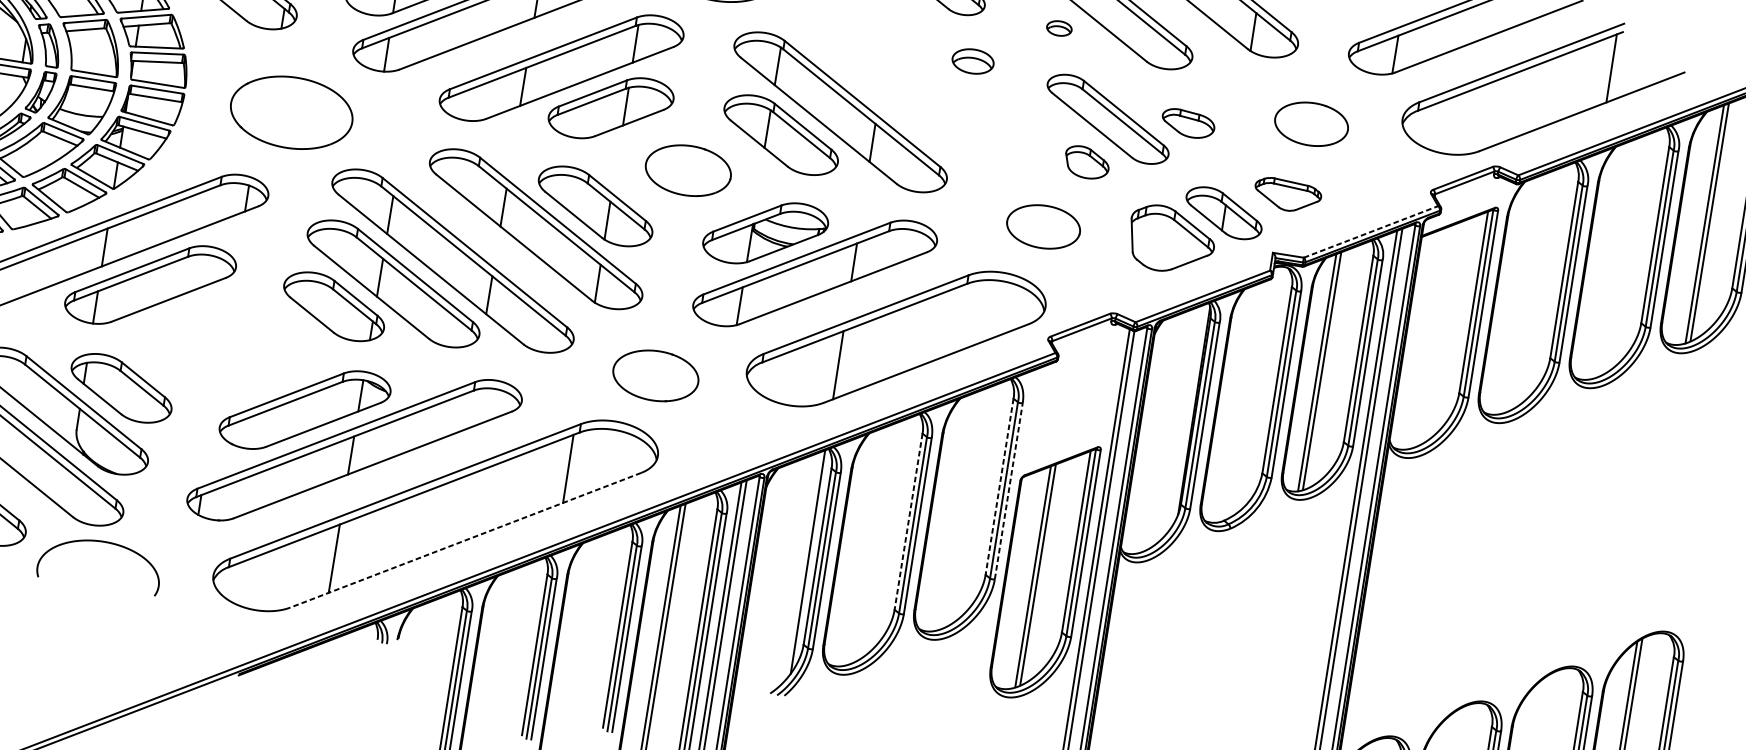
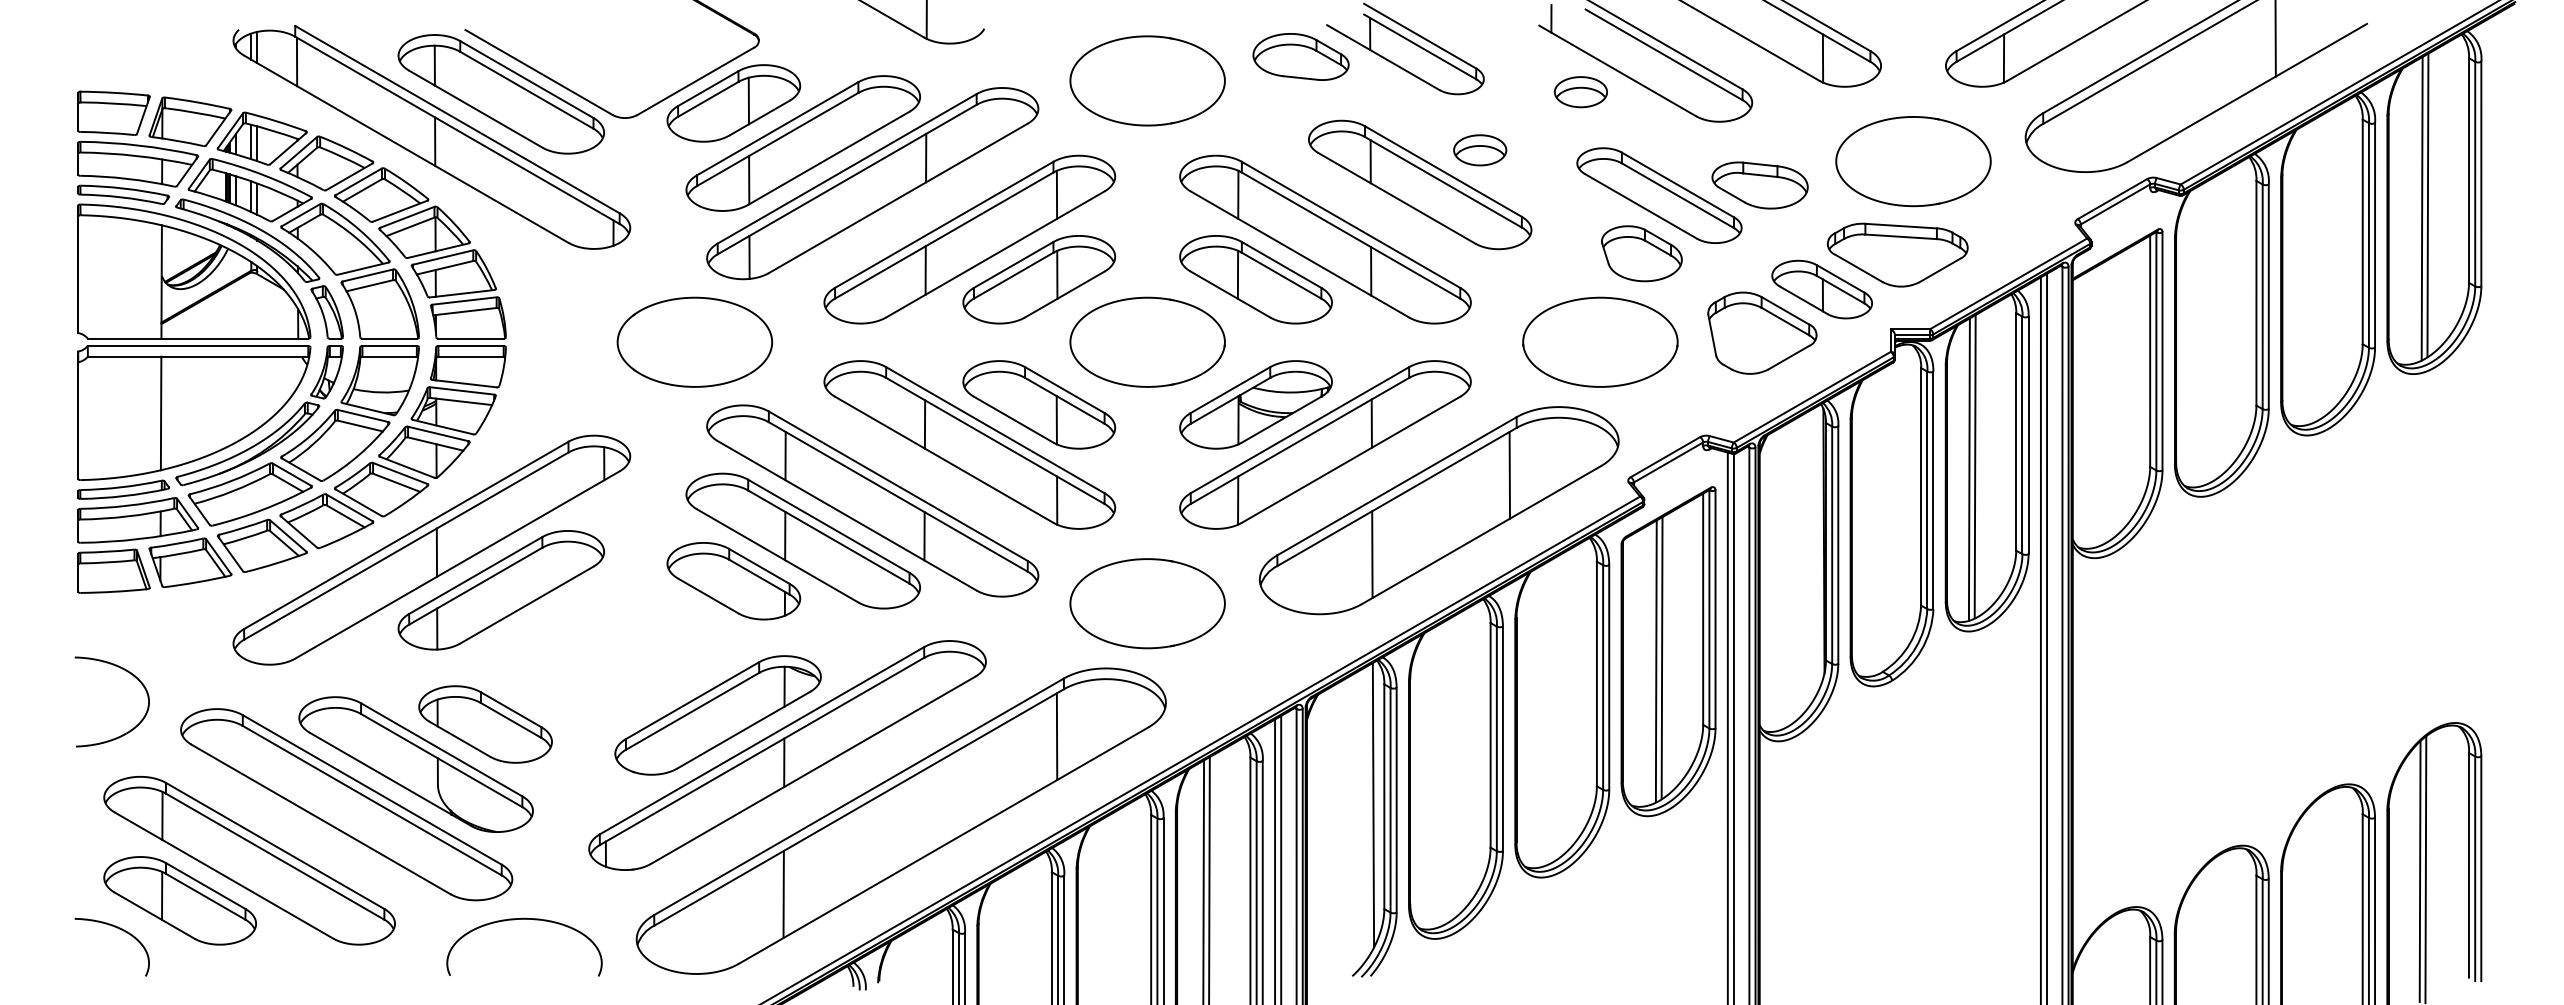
part: (1058, 28) -> (1580, 92), size x1.67
part: (922, 80) -> (1420, 184), added
part: (291, 112) -> (694, 341), moved
part: (1187, 123) -> (1759, 185), size x1.43
part: (1311, 124) -> (1913, 161), size x1.67
part: (1086, 162) -> (1641, 253), size x1.43
part: (688, 170) -> (1147, 341), size x1.43
part: (1287, 195) -> (1897, 254), size x1.67
part: (1043, 226) -> (1600, 341), size x1.67
line: (1370, 231) -> (2008, 283), dashed -> solid
line: (955, 319) -> (1509, 474), added
part: (655, 375) -> (1147, 603), size x1.43
line: (999, 487) -> (1596, 674), dashed -> solid
line: (1009, 491) -> (1609, 677), dashed -> solid
line: (908, 521) -> (1490, 735), dashed -> solid
line: (465, 540) -> (943, 845), dashed -> solid
curve: (103, 542) -> (524, 919), moved
part: (1043, 570) -> (1668, 651), moved

